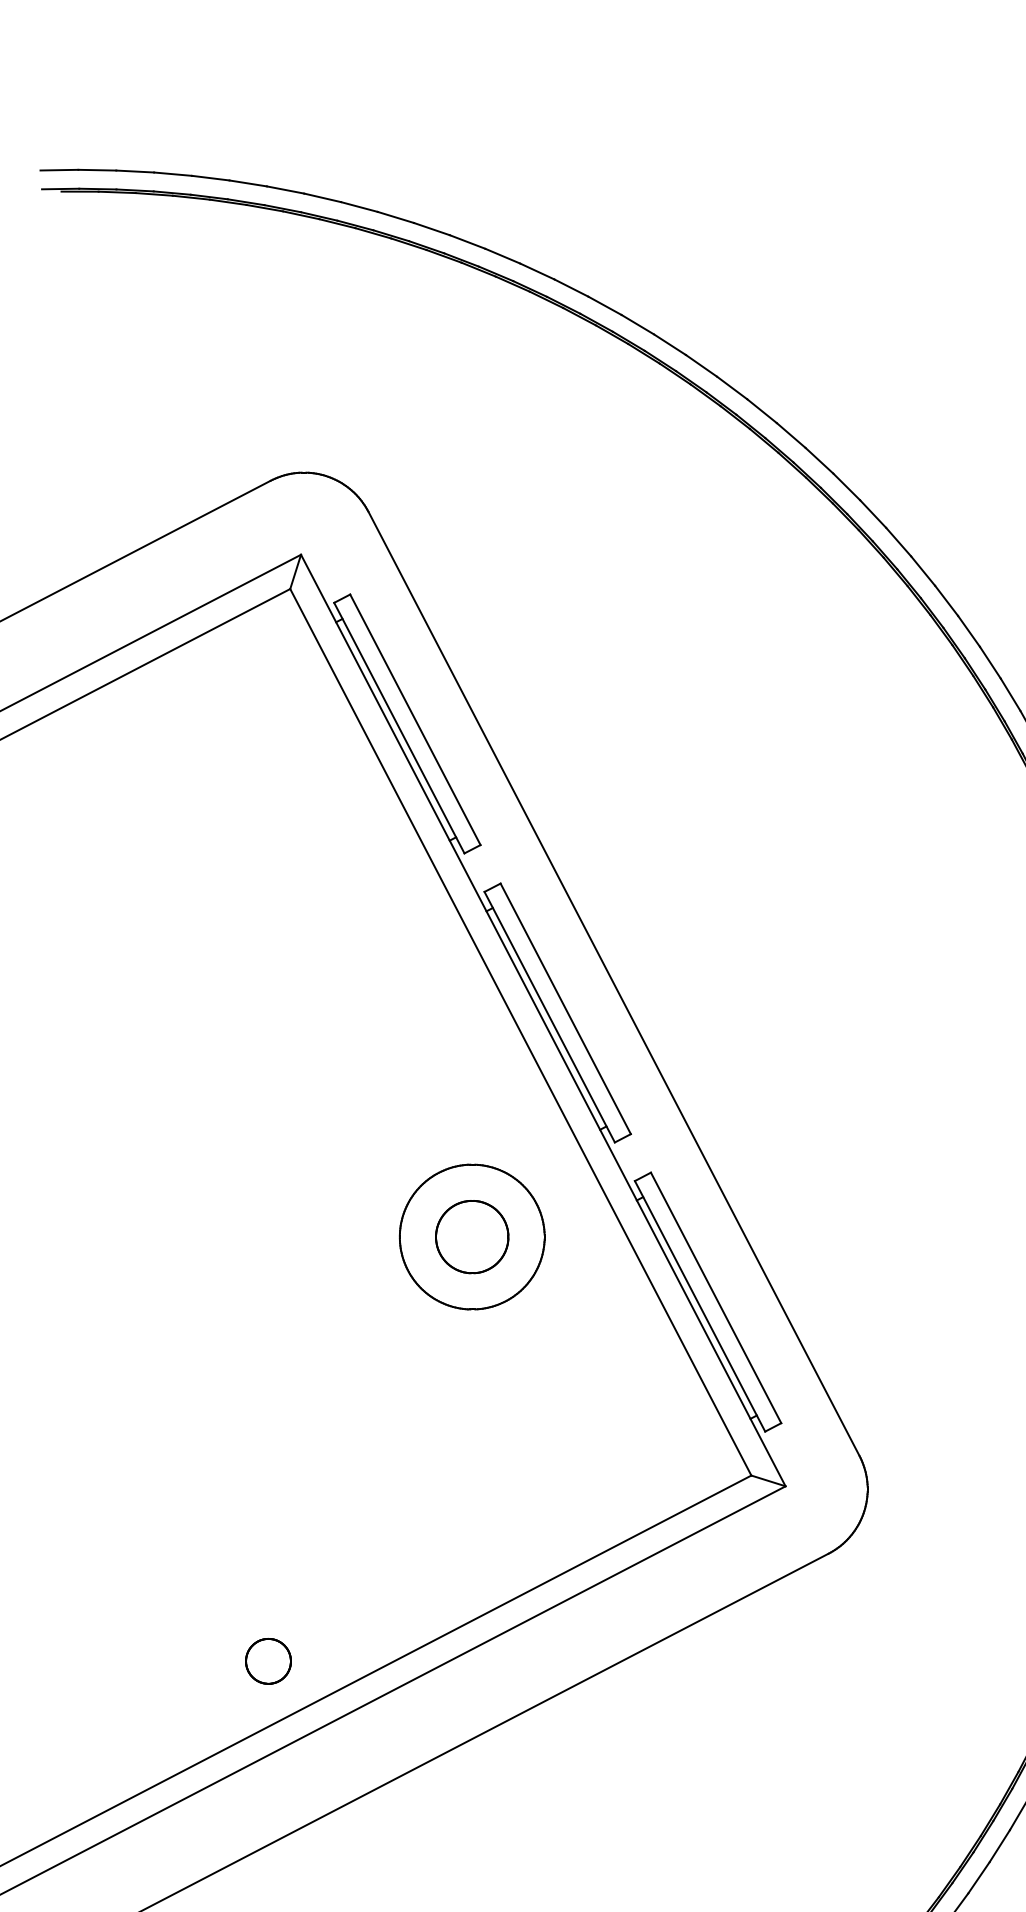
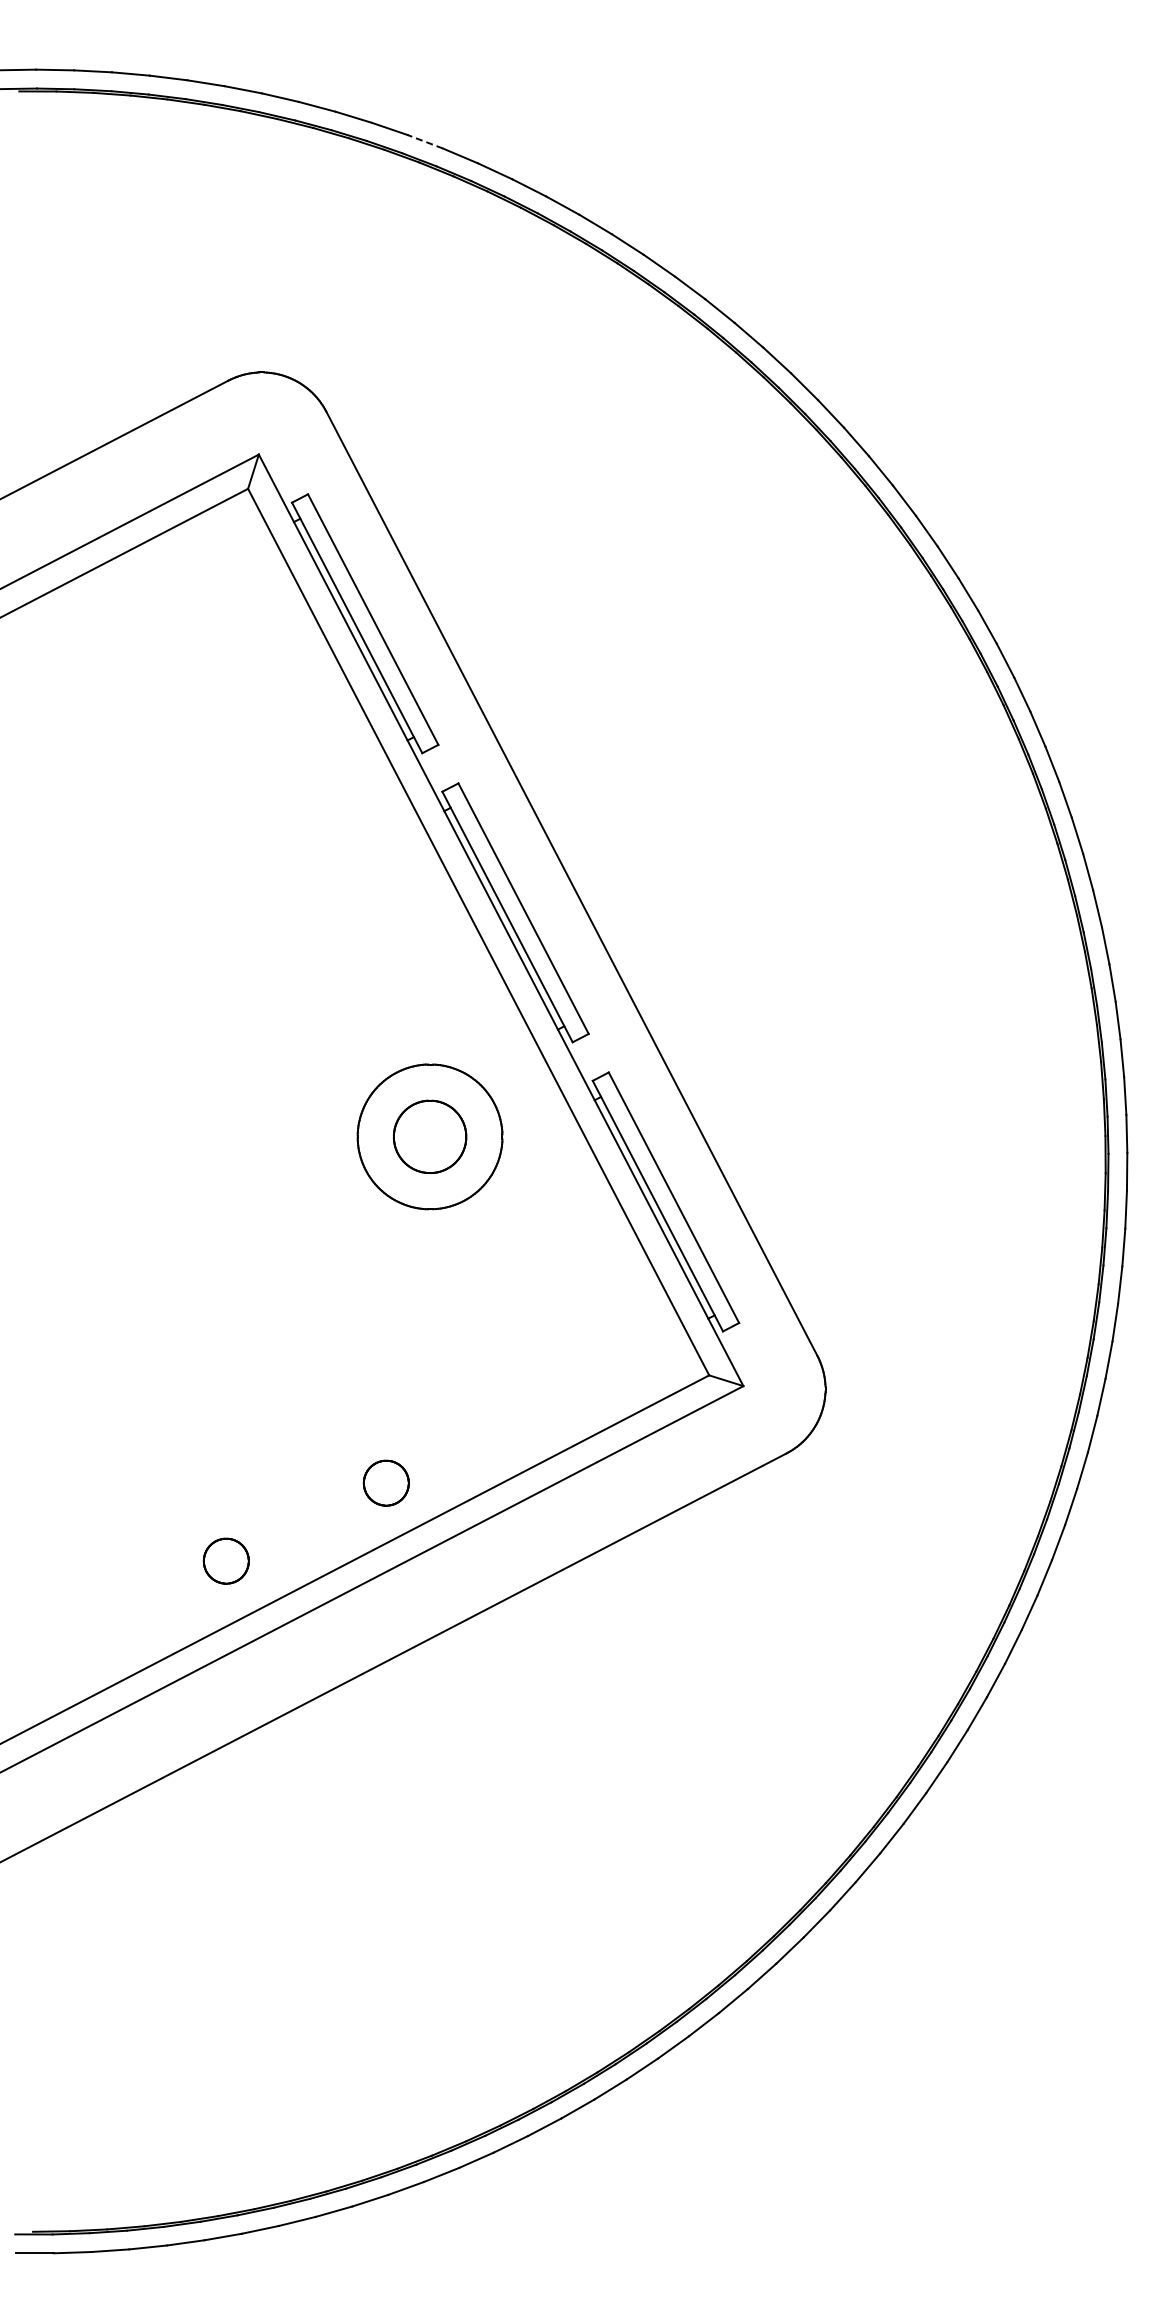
line: (467, 241) -> (425, 141), solid -> dashed
part: (427, 1582) -> (385, 1482), added

